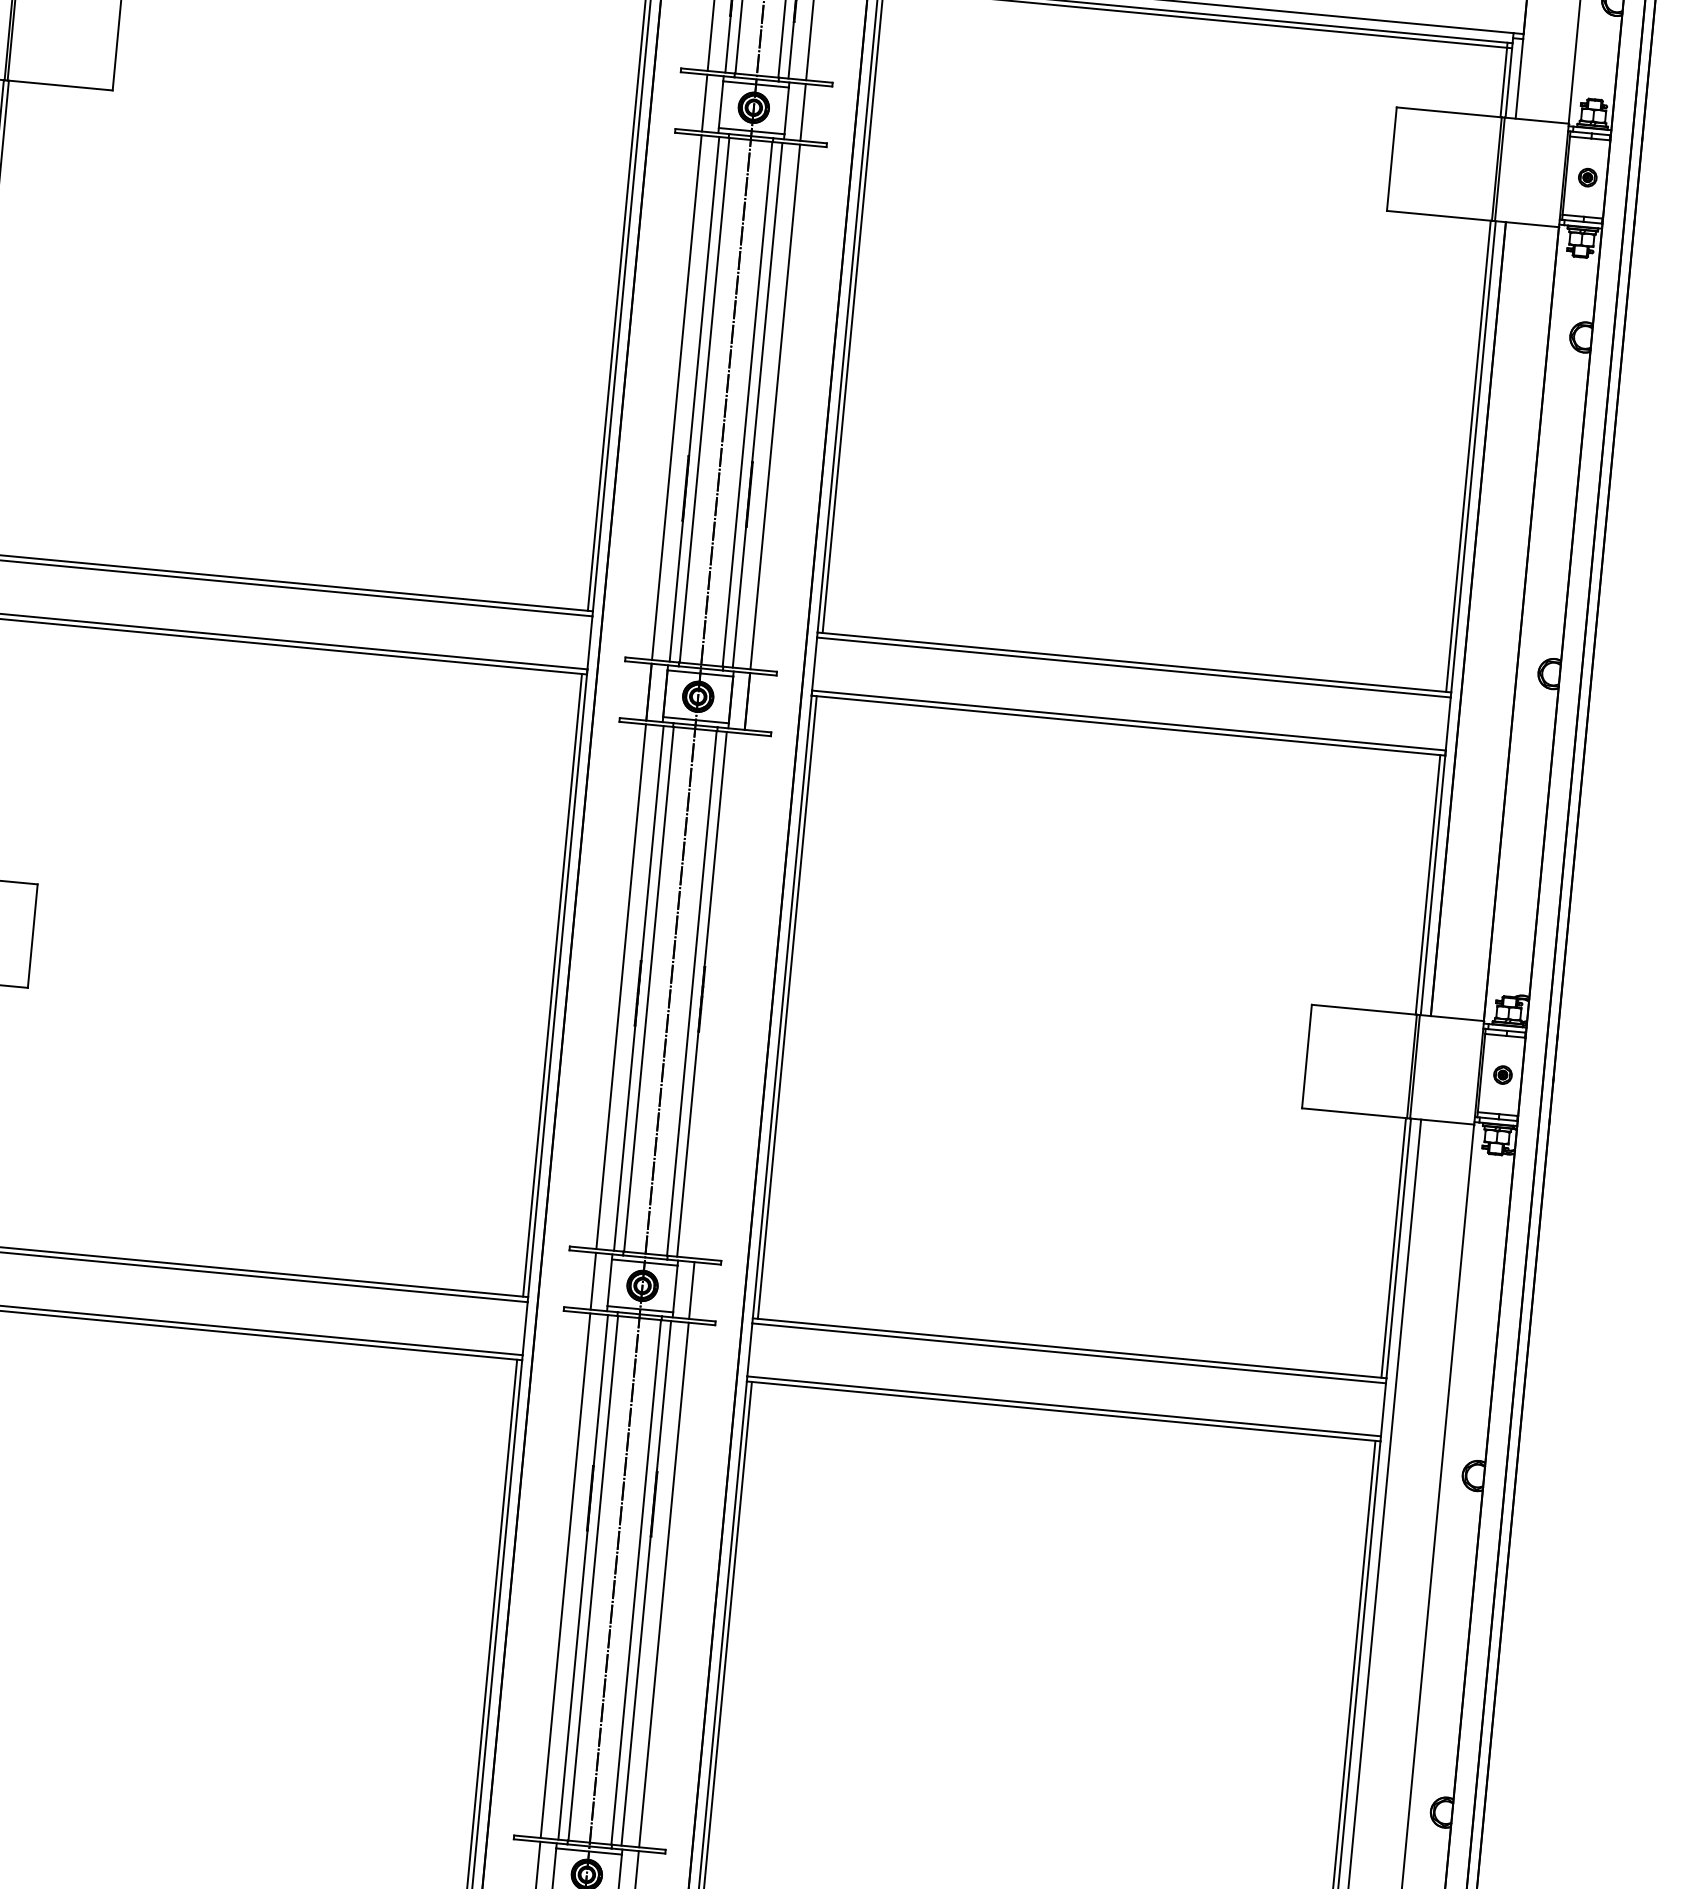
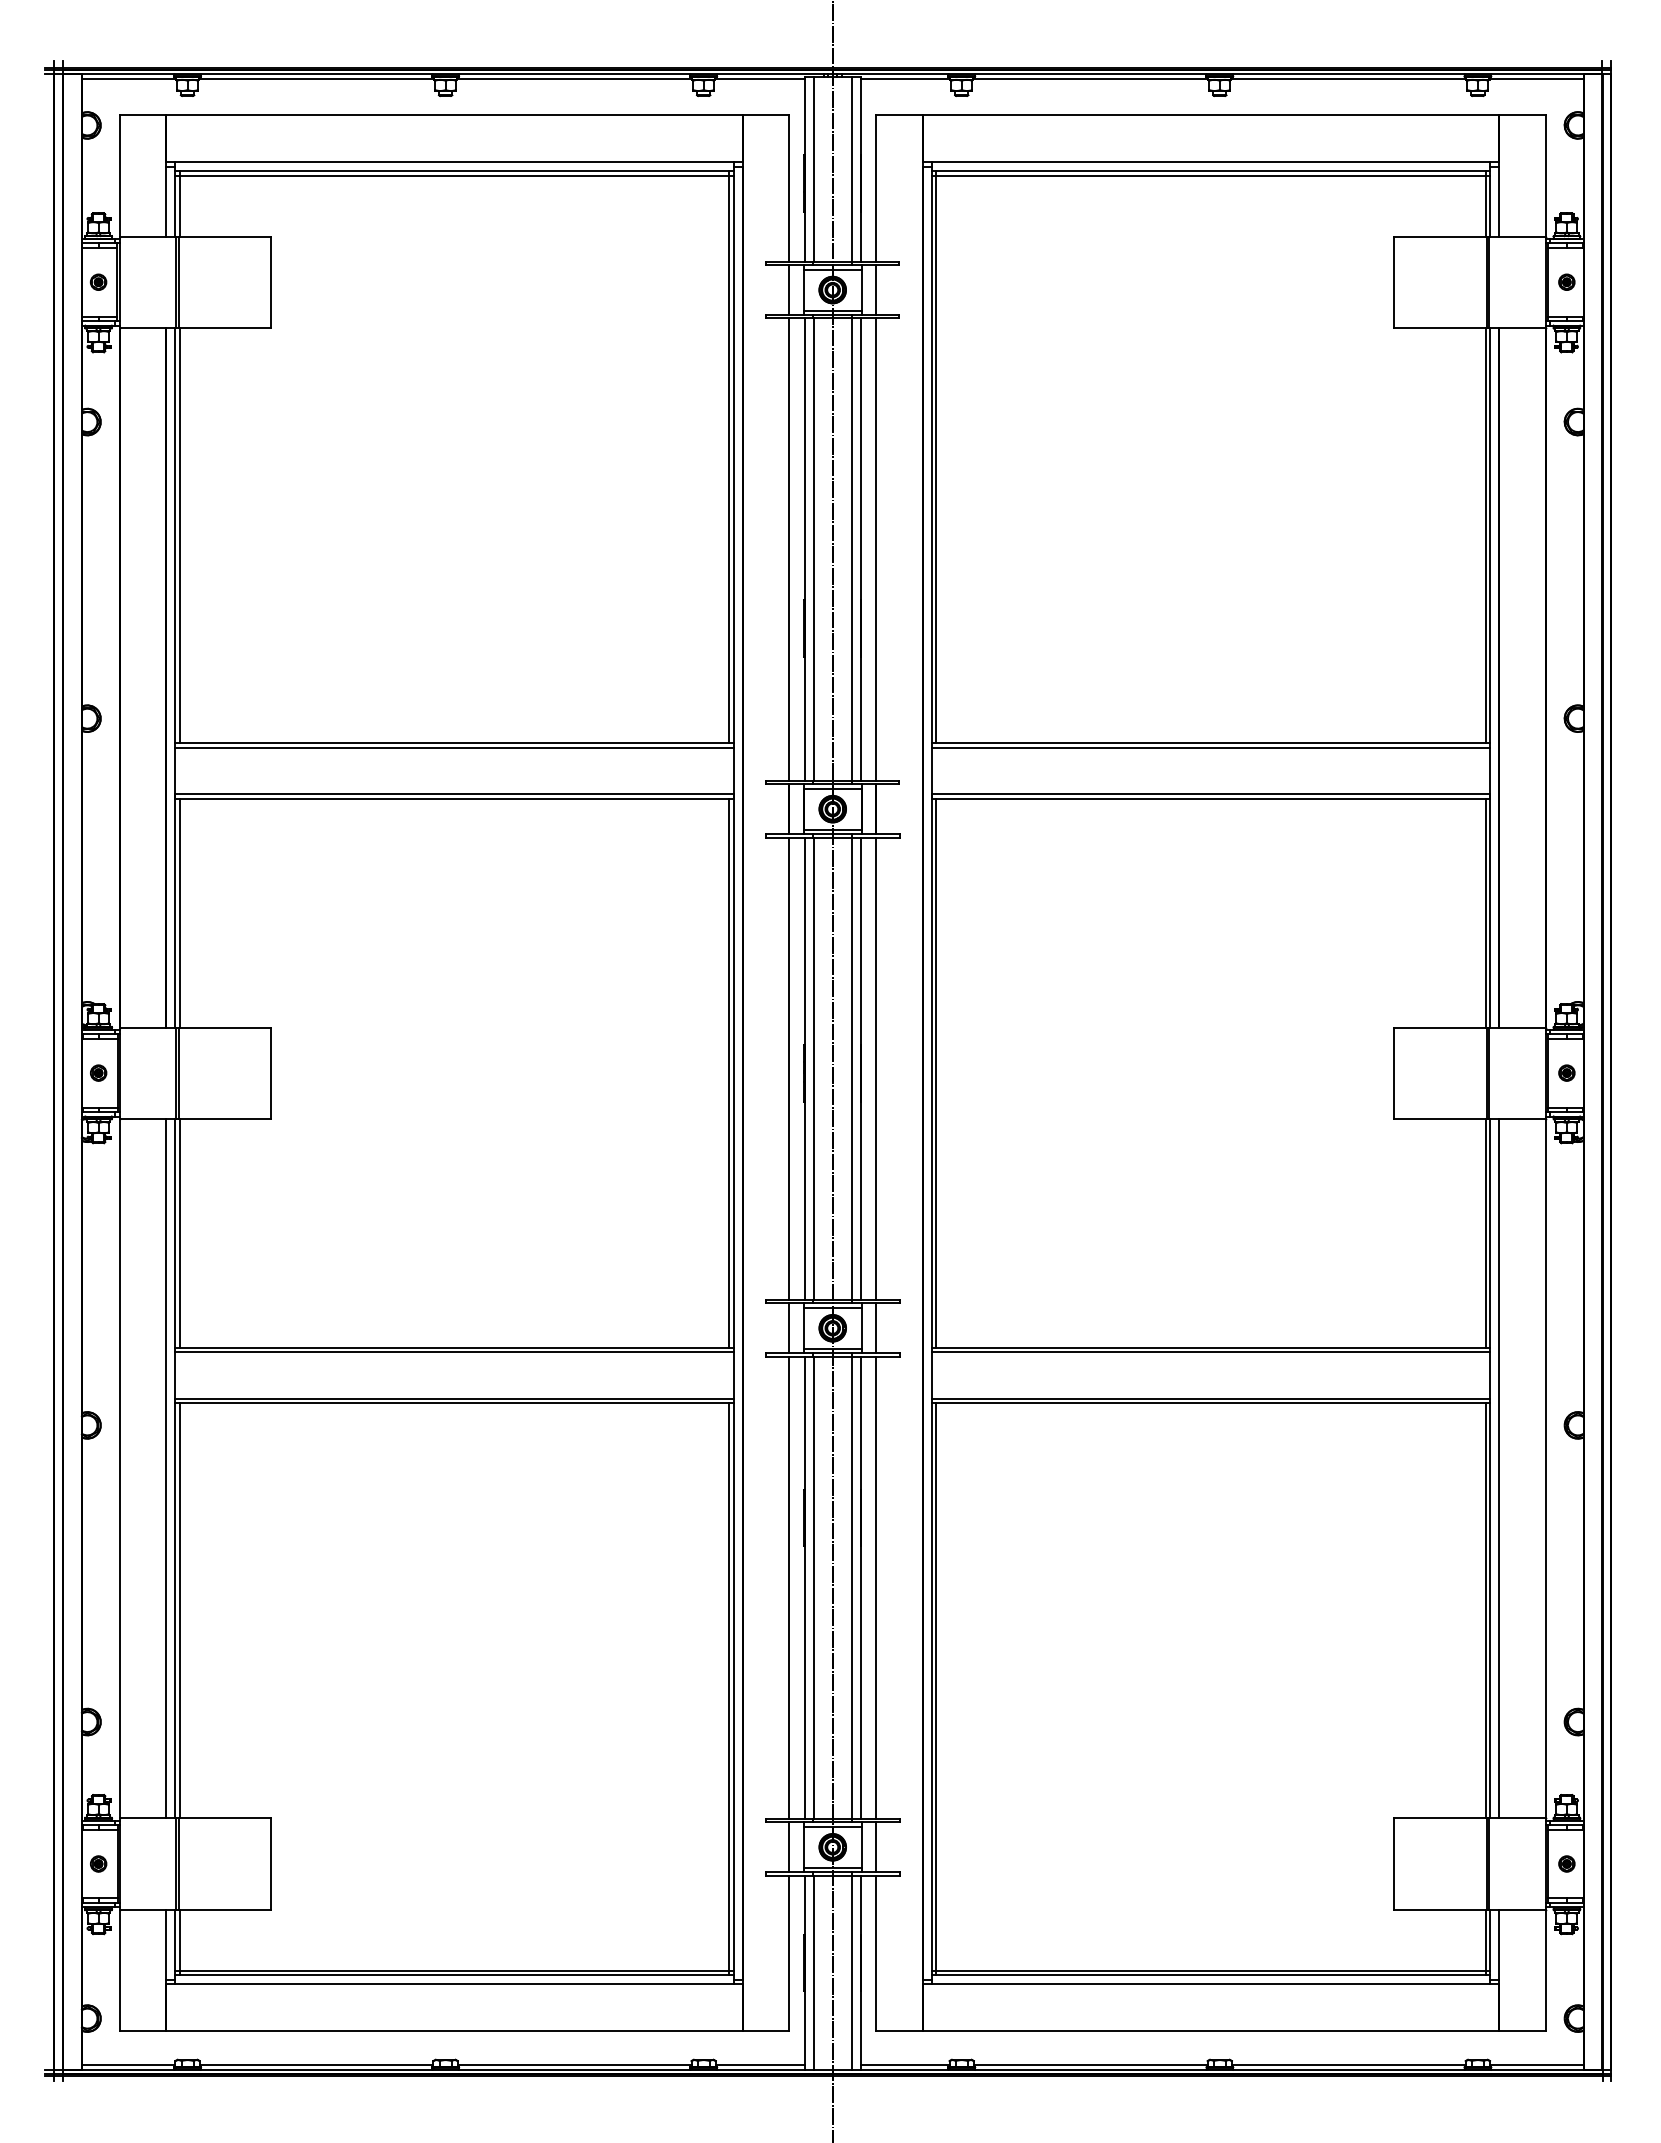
line: (720, 995) -> (876, 1068), added

